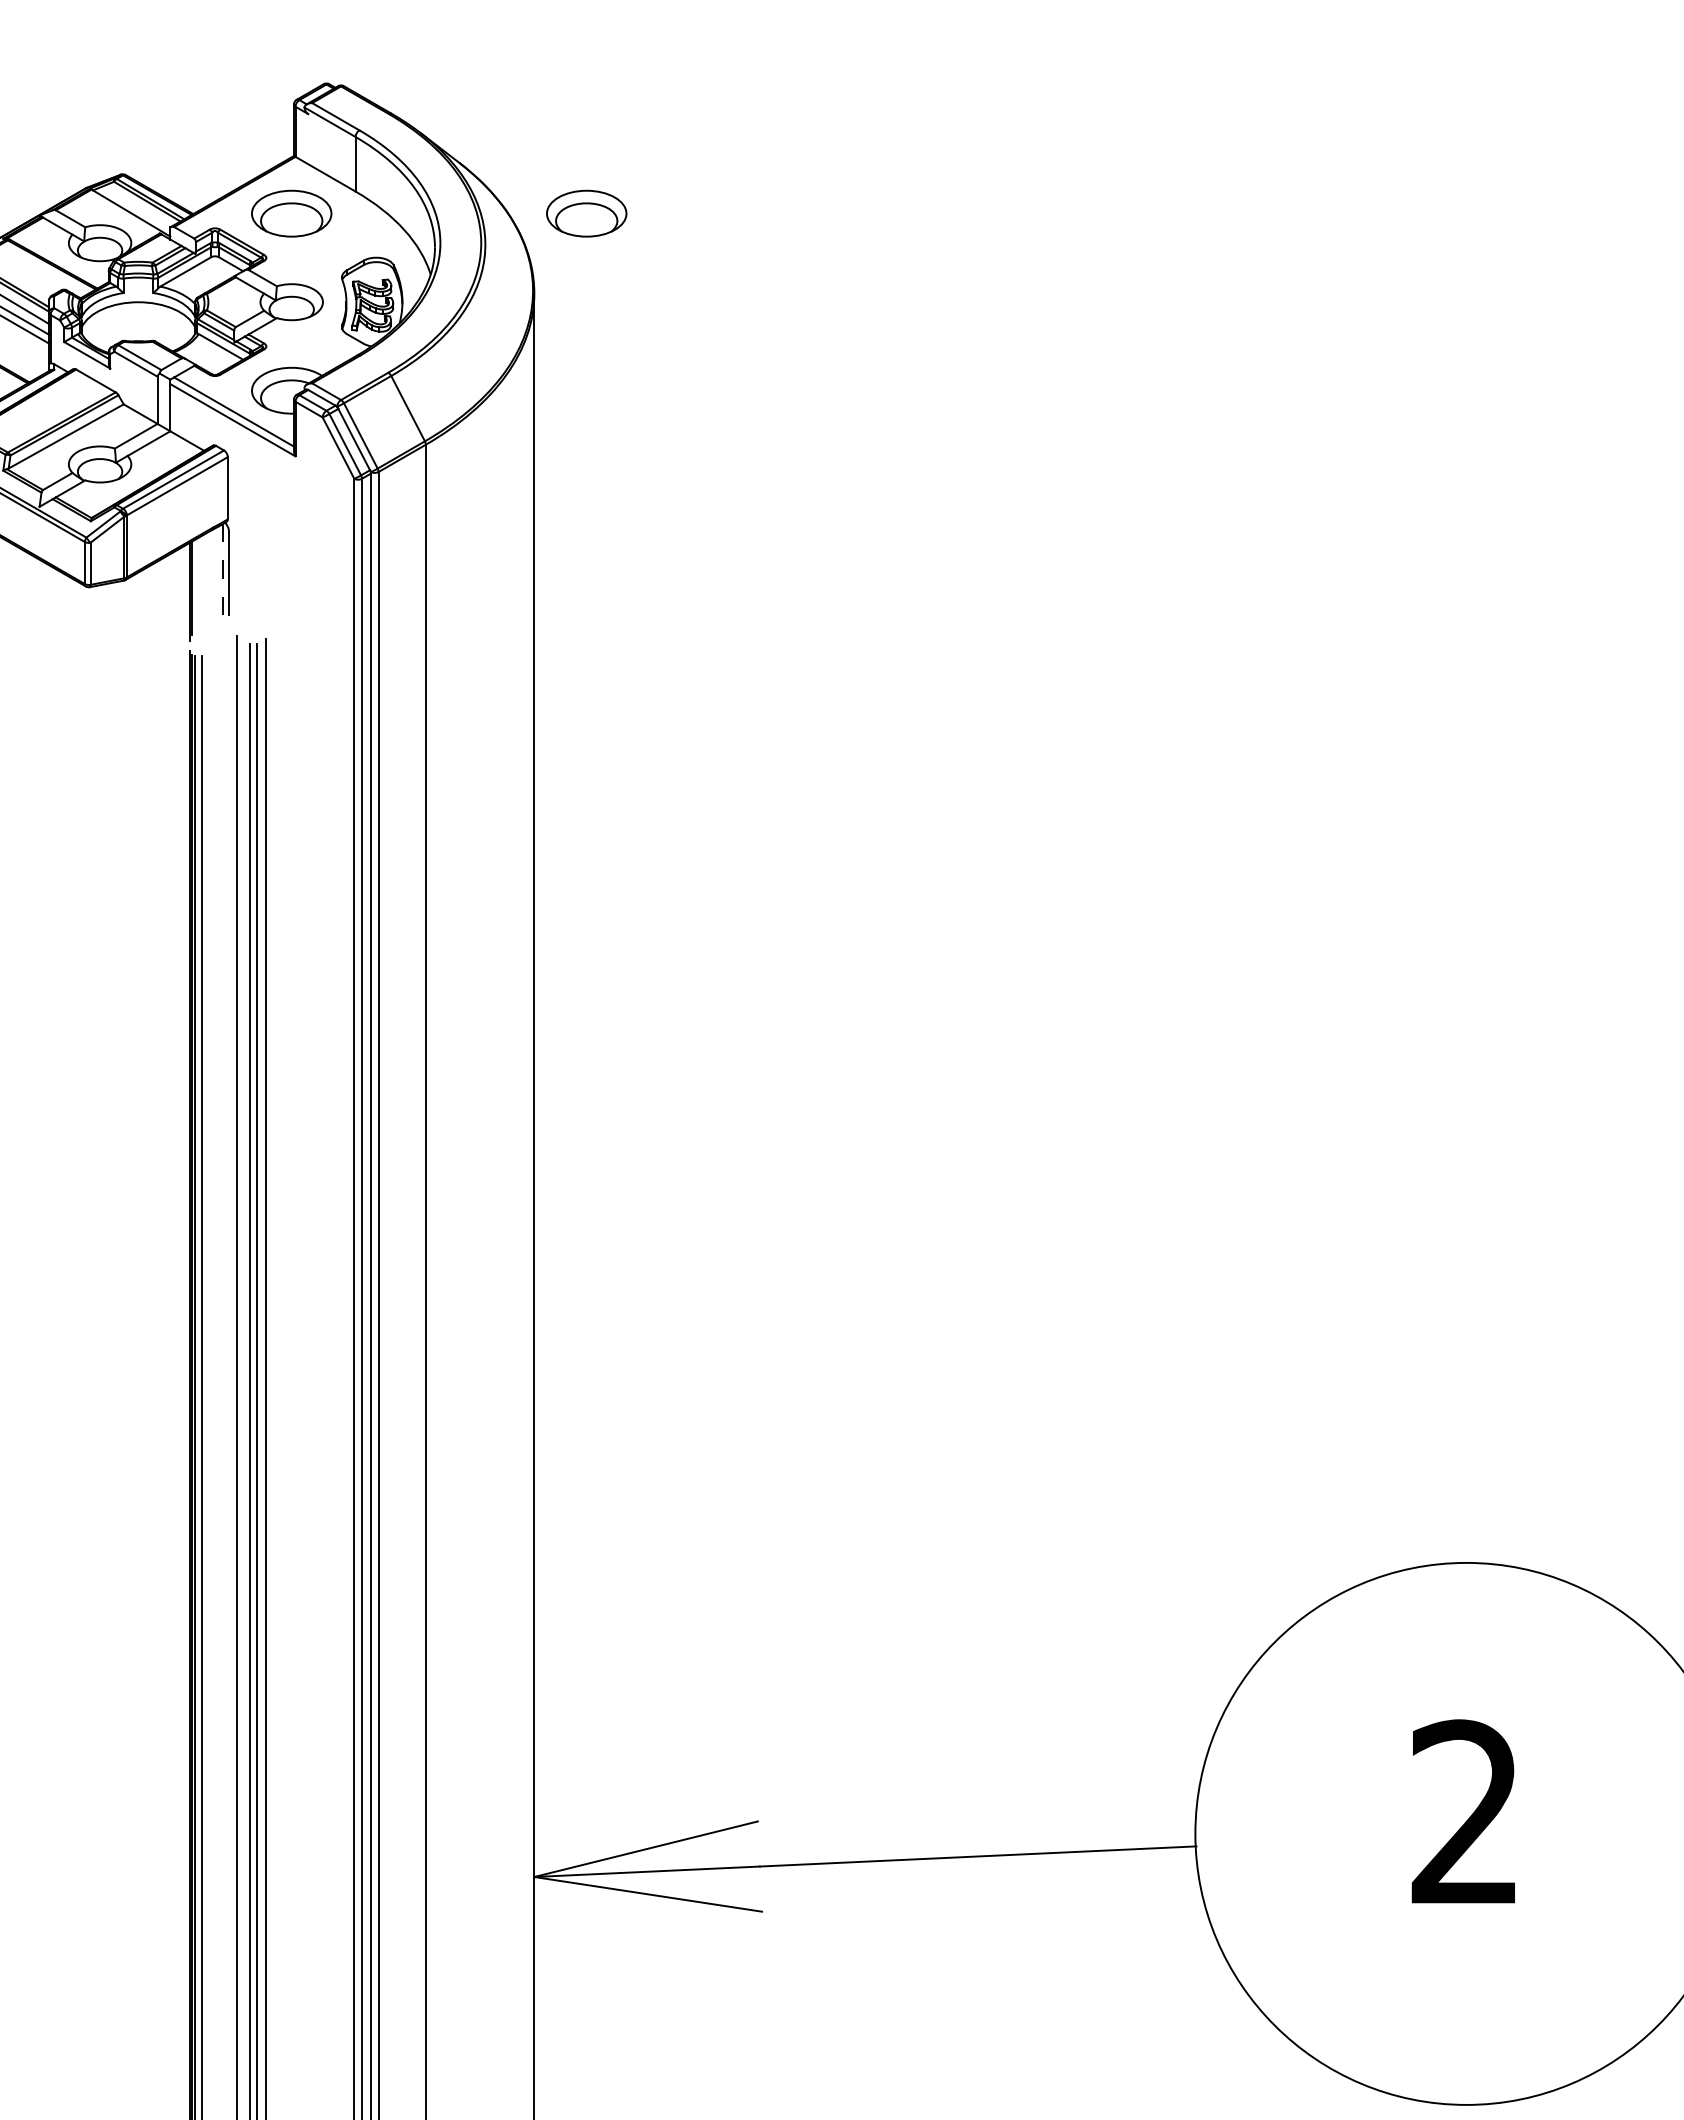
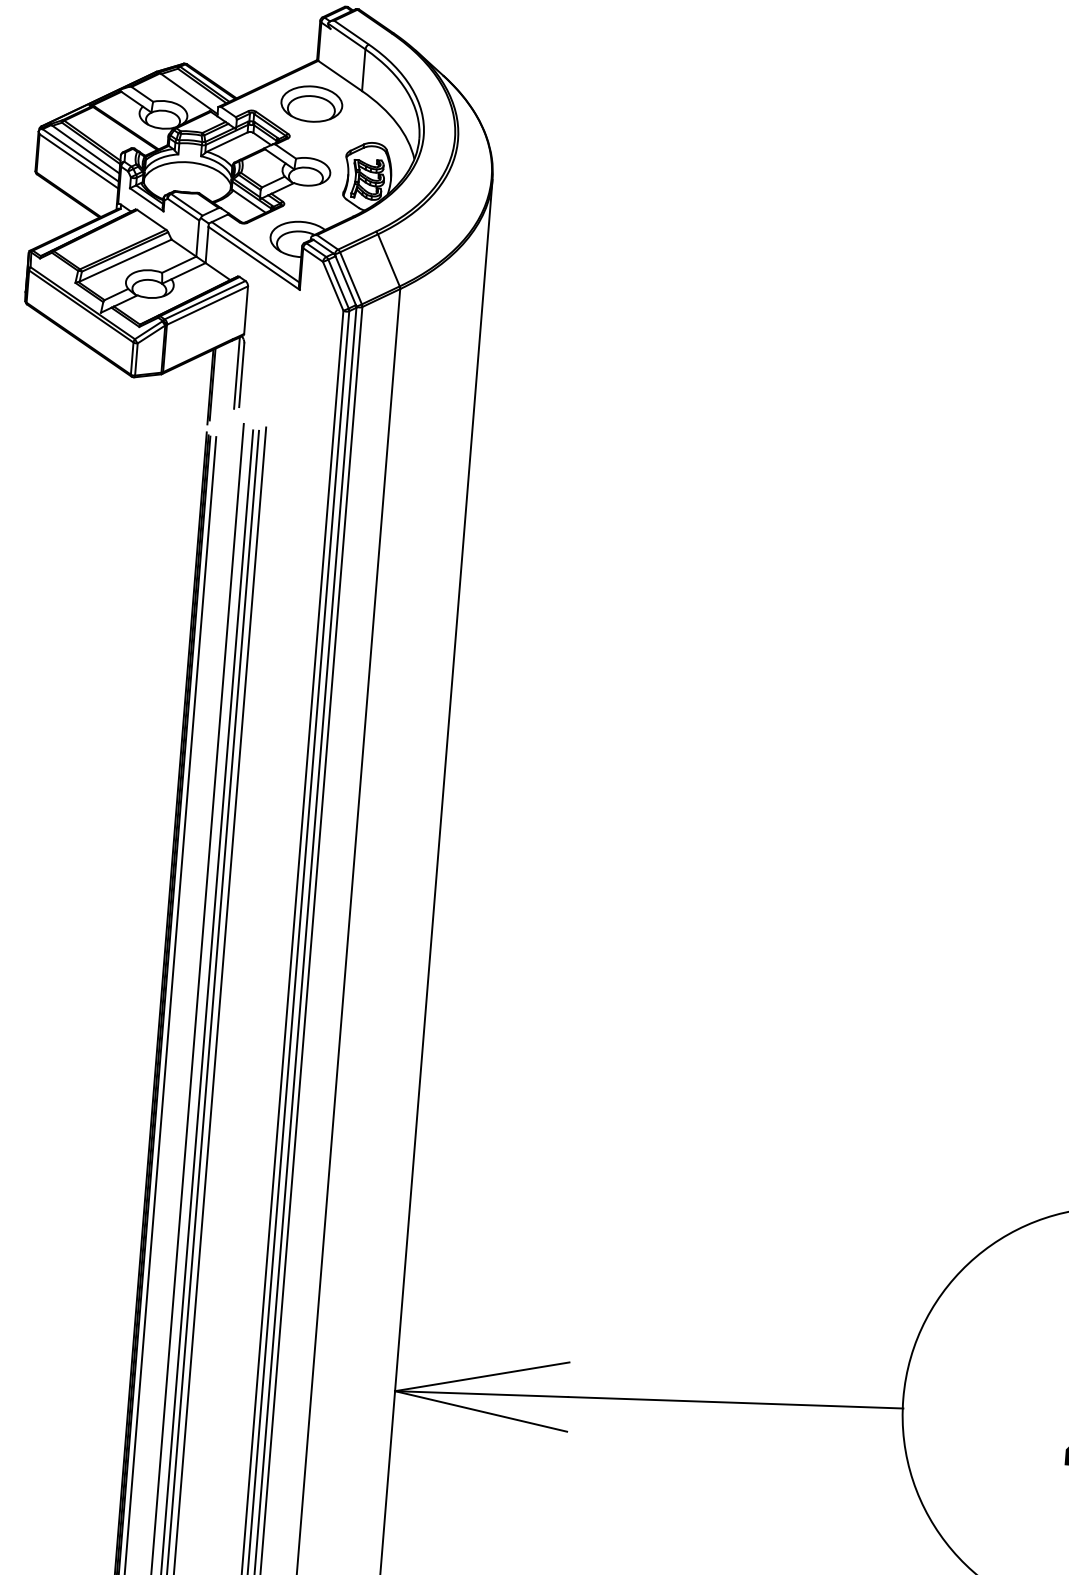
part: (586, 213) -> (537, 122), removed
line: (222, 571) -> (236, 373), dashed -> solid

